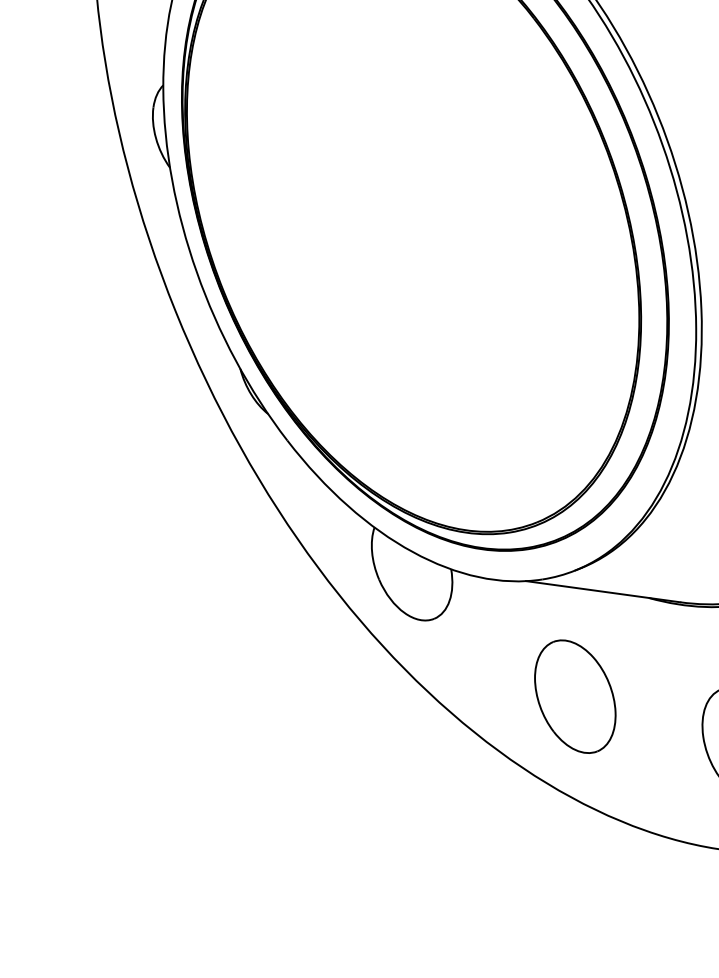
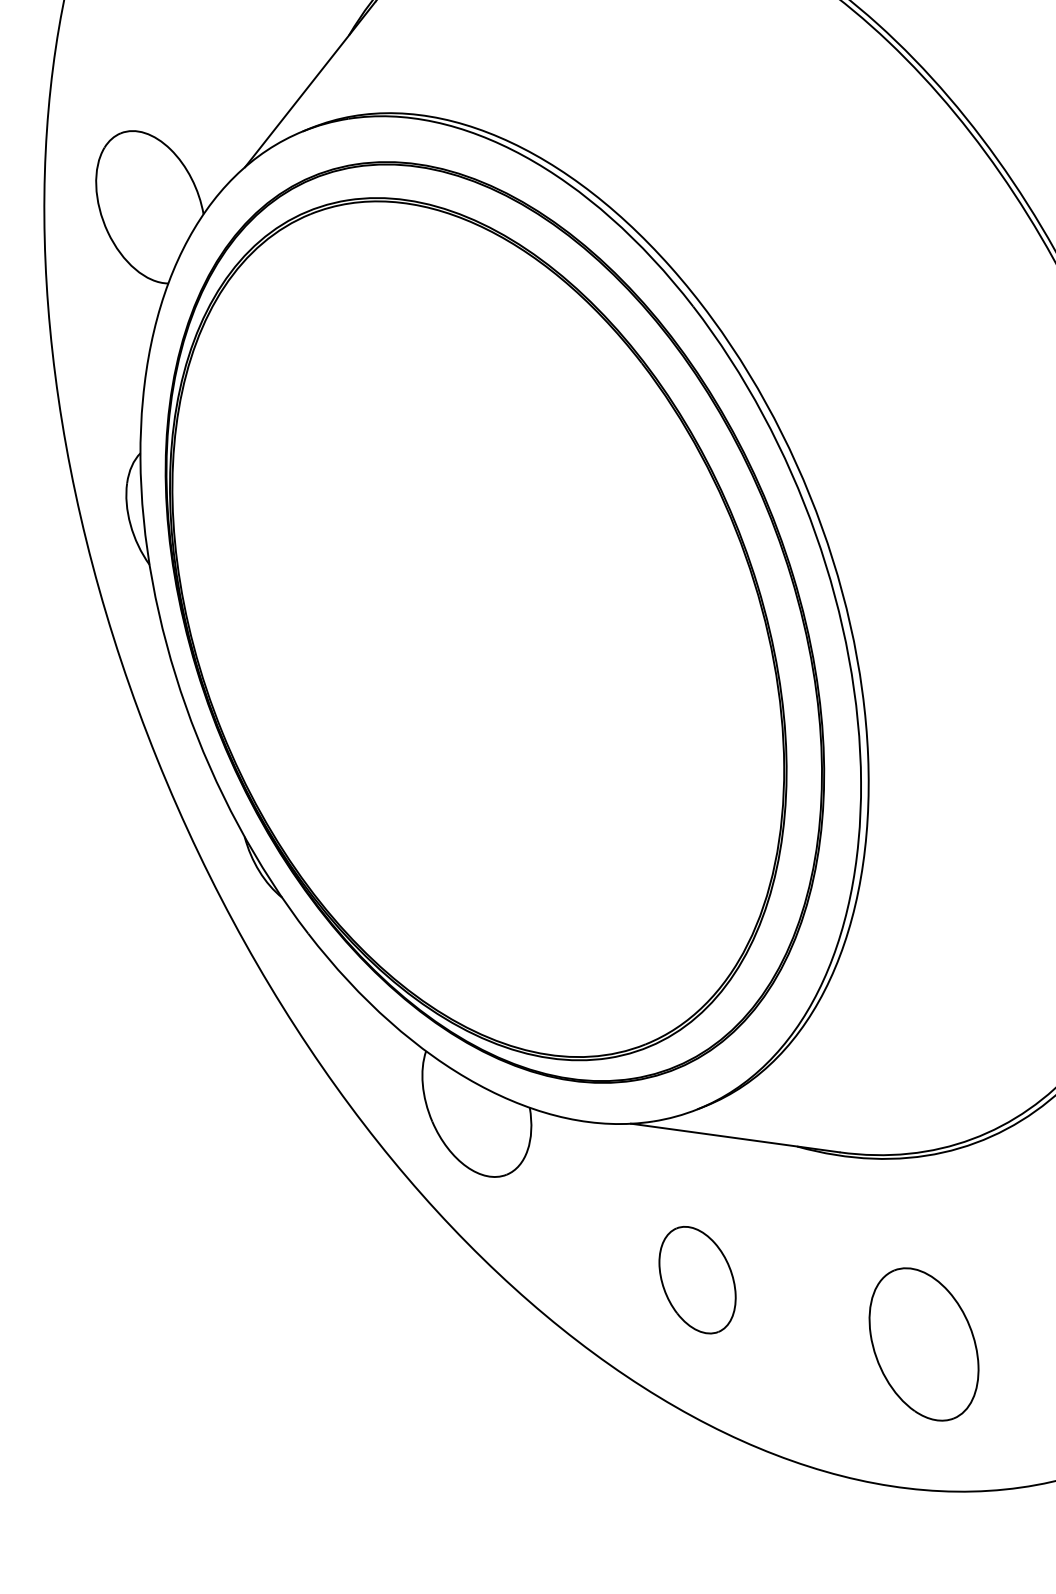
part: (575, 697) -> (697, 1280), size x0.7

